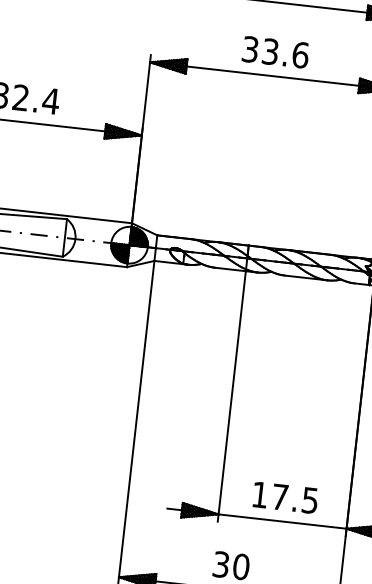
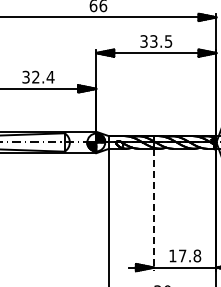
text: (300, 55) -> (168, 41), 33.6 -> 33.5
line: (230, 397) -> (153, 210), solid -> dashed
text: (310, 499) -> (197, 255), 17.5 -> 17.8

